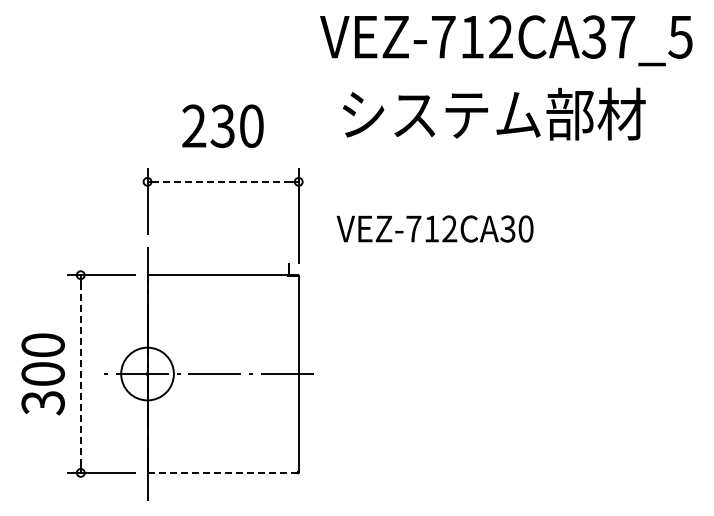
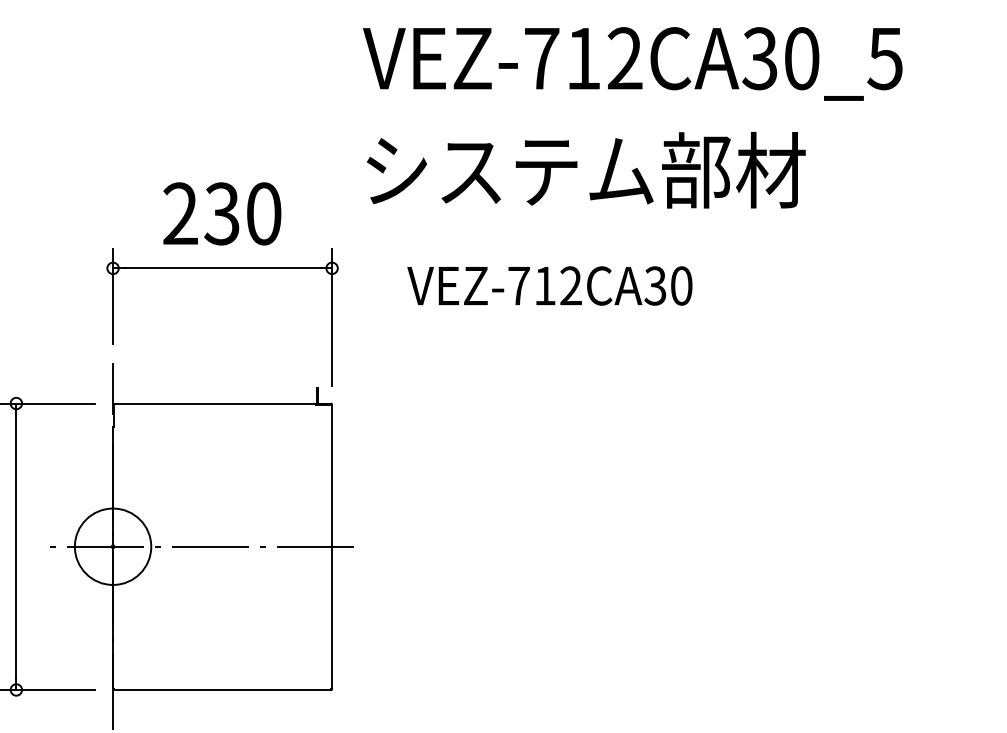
text: (623, 36) -> (802, 57), VEZ-712CA37_5 -> VEZ-712CA30_5
text: (493, 113) -> (585, 169), moved
text: (222, 126) -> (221, 214), moved
line: (223, 181) -> (223, 267), dashed -> solid
text: (434, 228) -> (549, 285), moved
line: (80, 374) -> (15, 547), dashed -> solid
line: (223, 472) -> (223, 689), dashed -> solid

